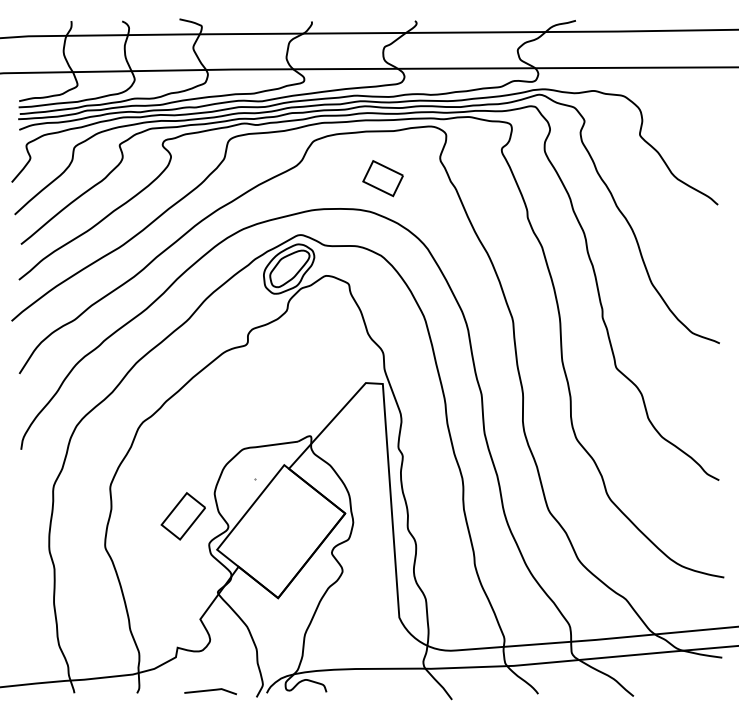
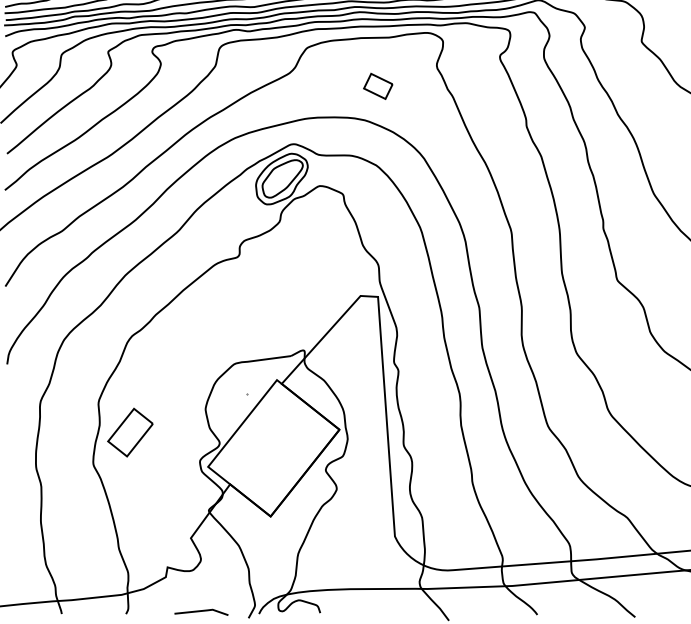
part: (382, 178) -> (377, 86), size x0.7
part: (182, 516) -> (129, 432), moved

